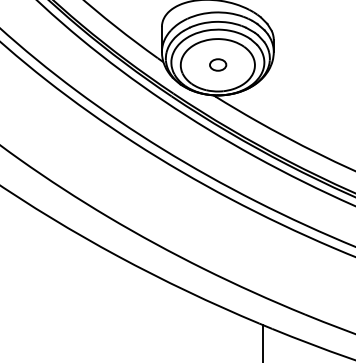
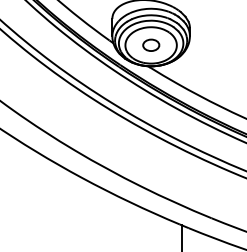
part: (218, 63) -> (151, 44), size x1.43

